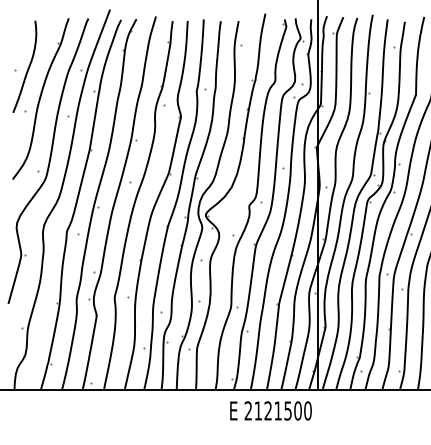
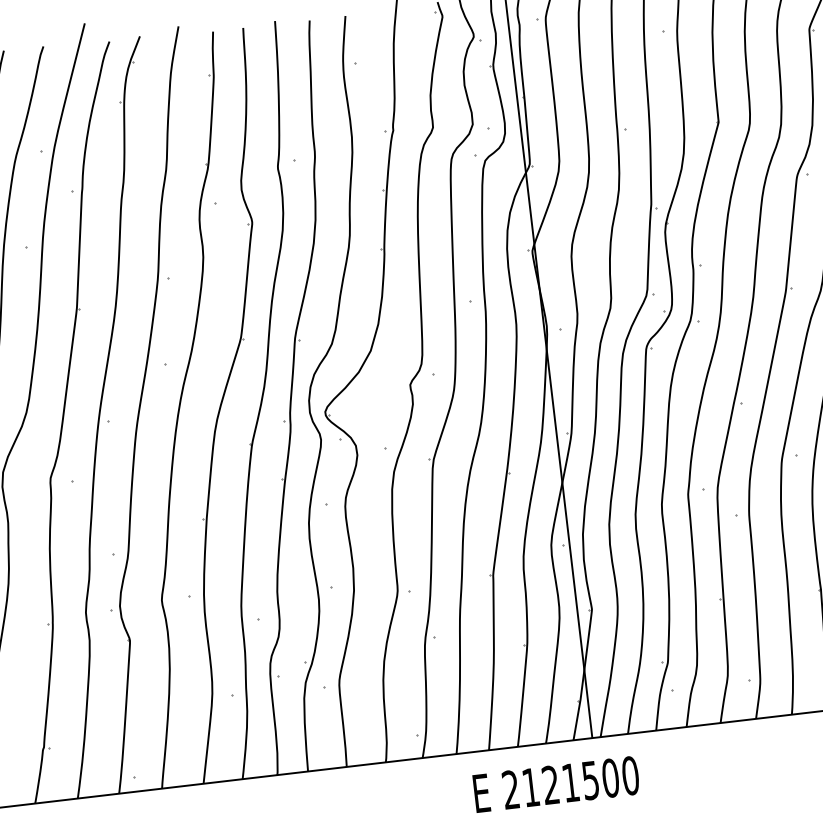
text: (270, 410) -> (555, 783), moved

